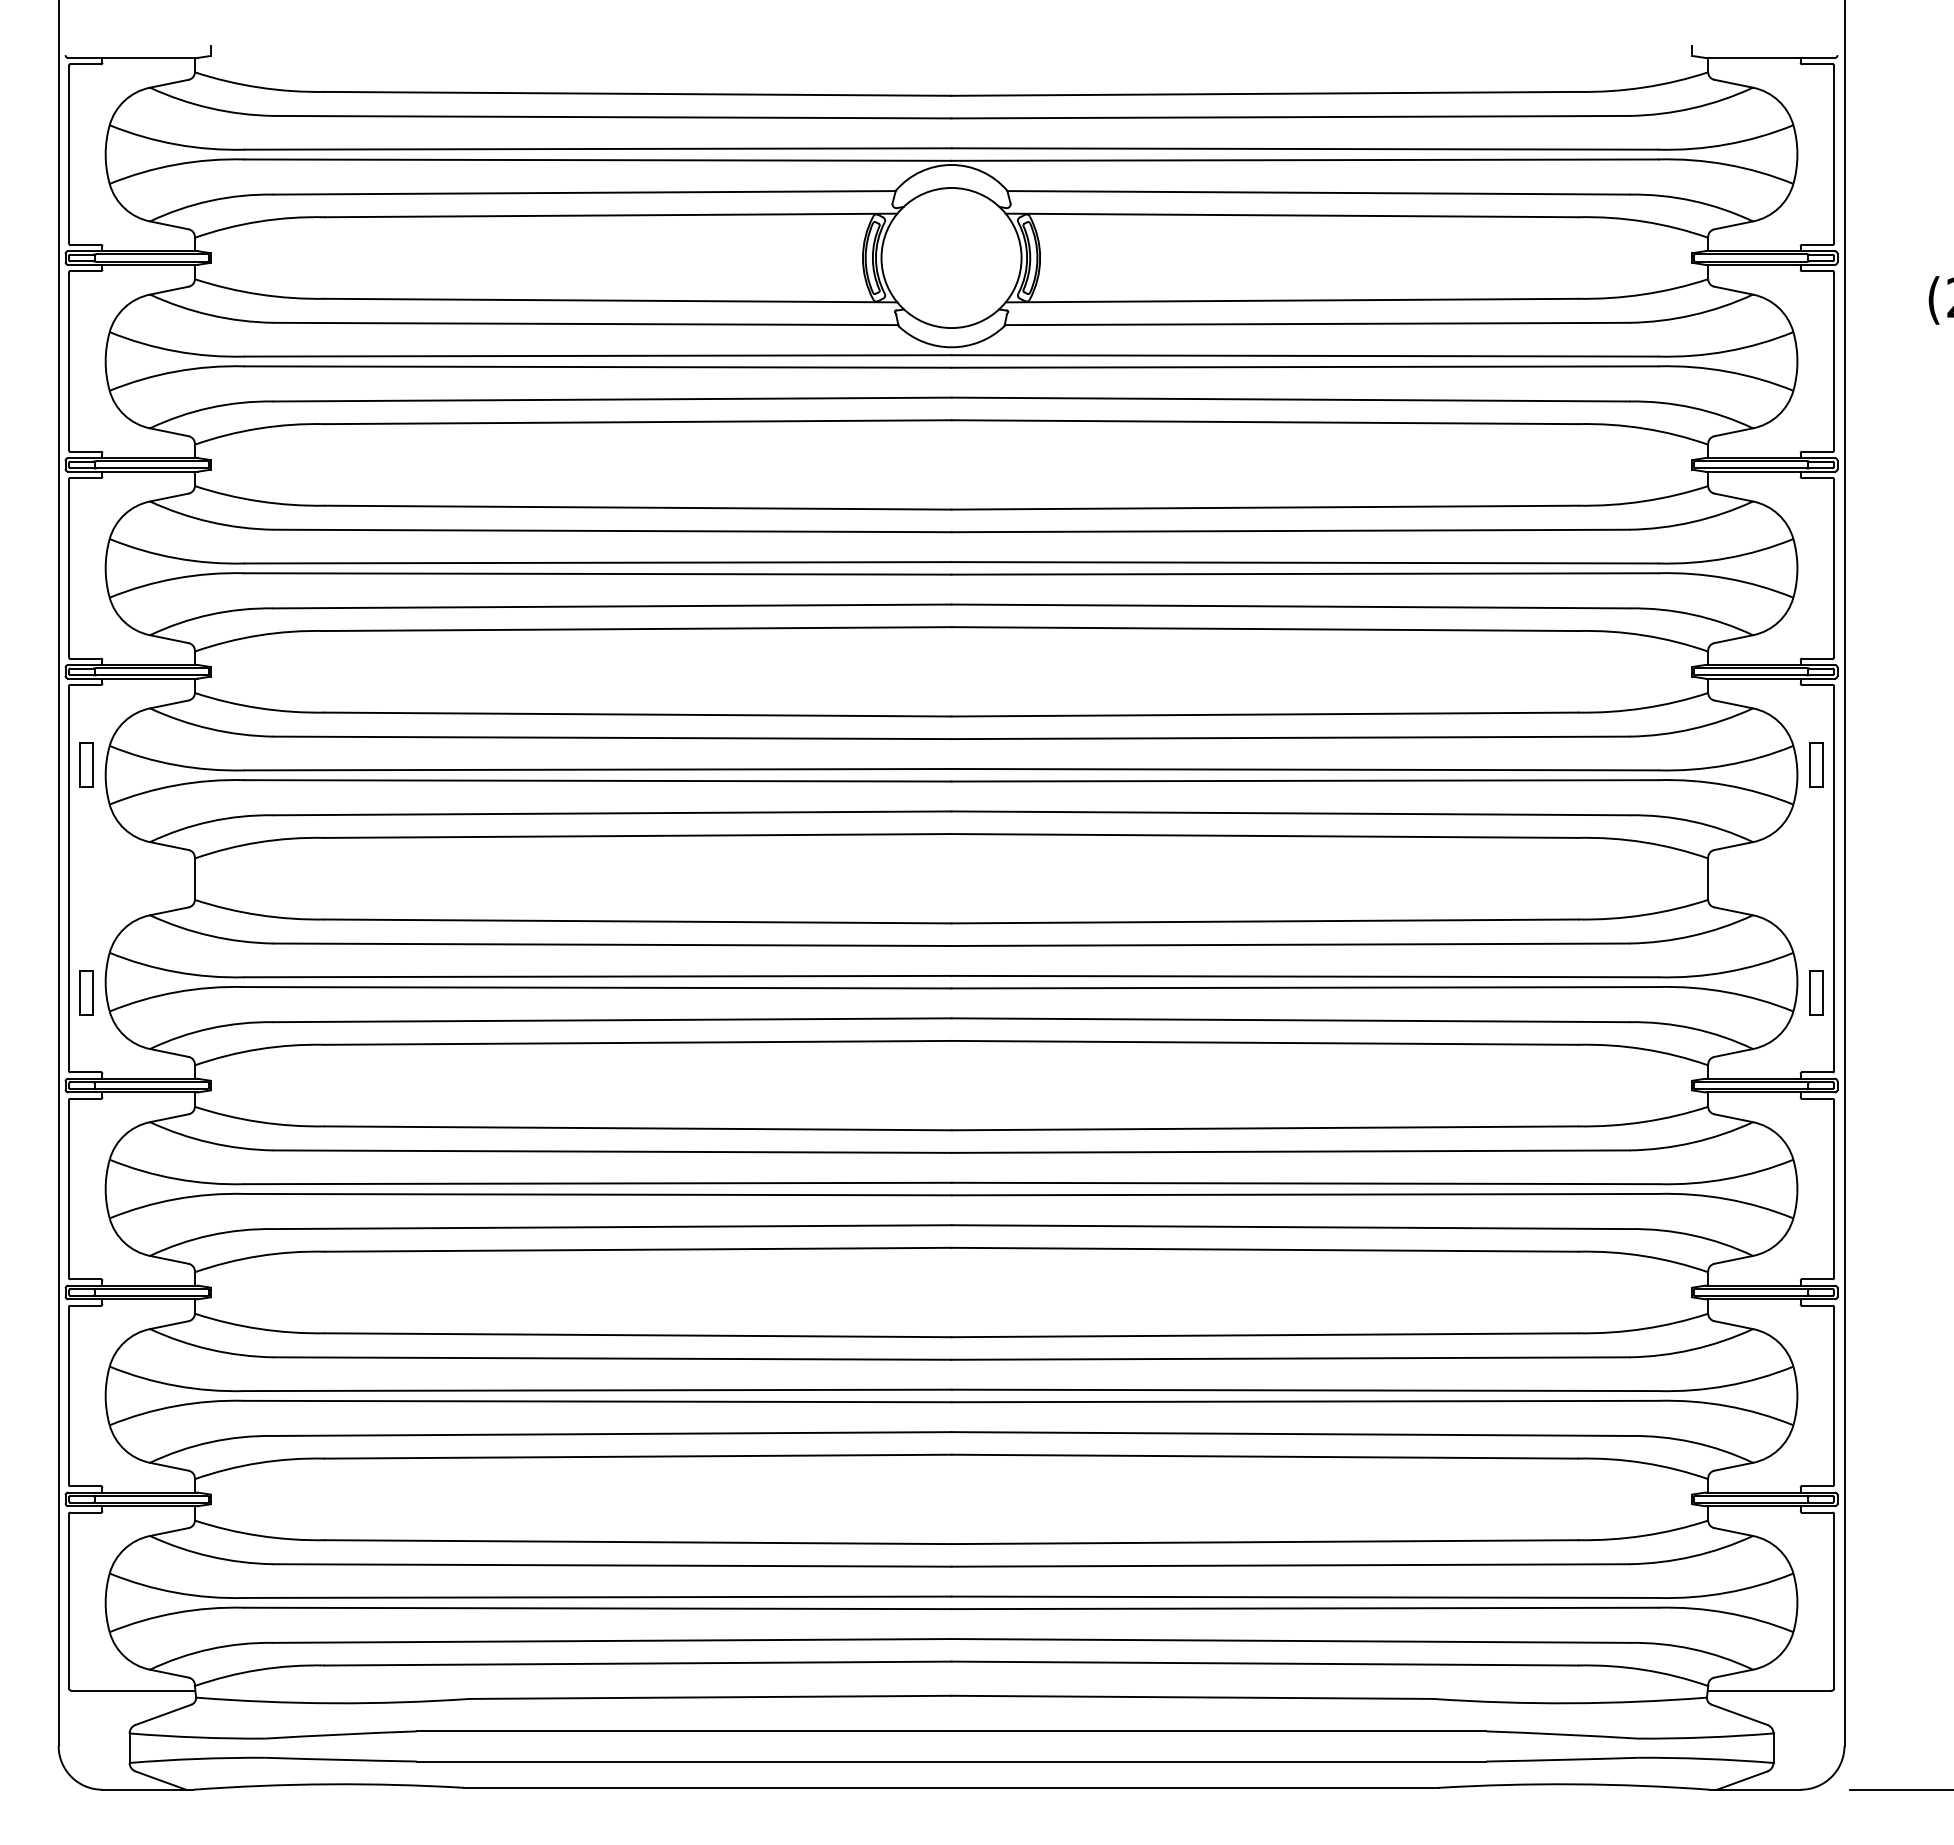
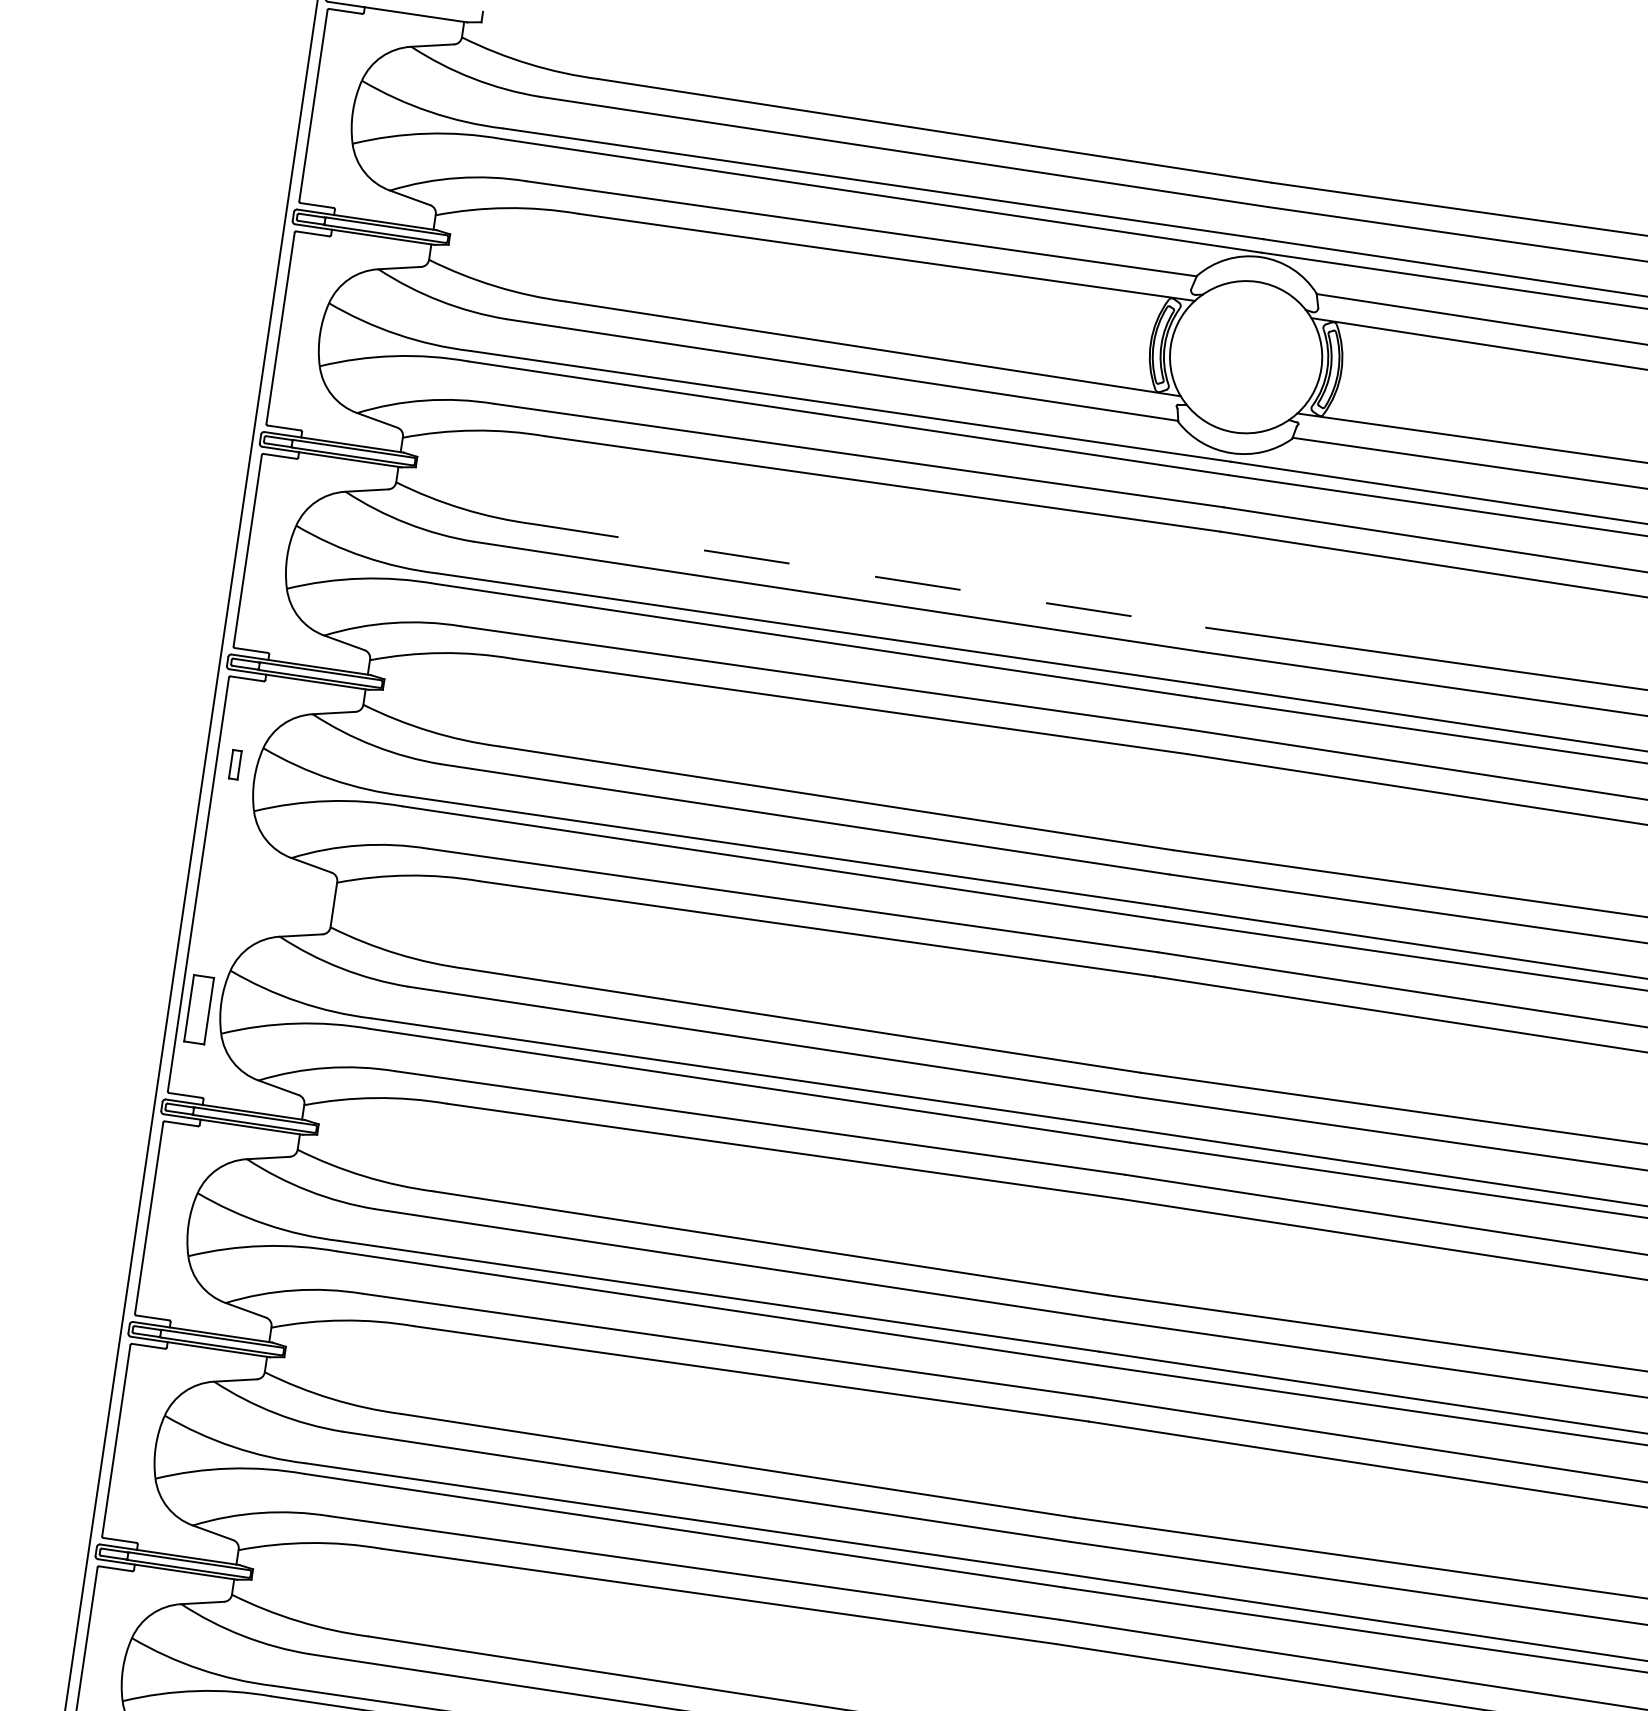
line: (638, 507) -> (869, 575), solid -> dashed
part: (86, 764) -> (235, 764), size x0.6
part: (86, 992) -> (199, 1009), size x1.4

